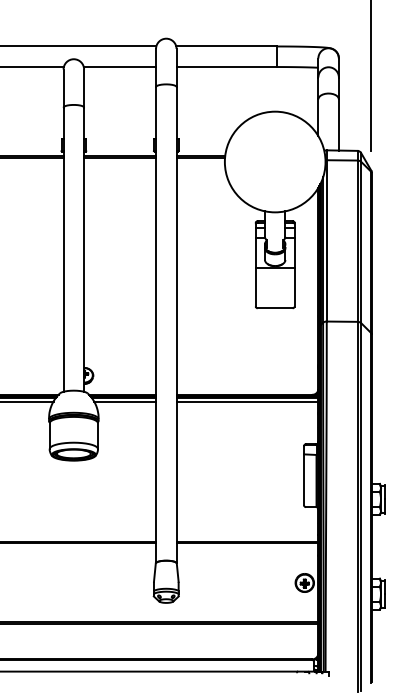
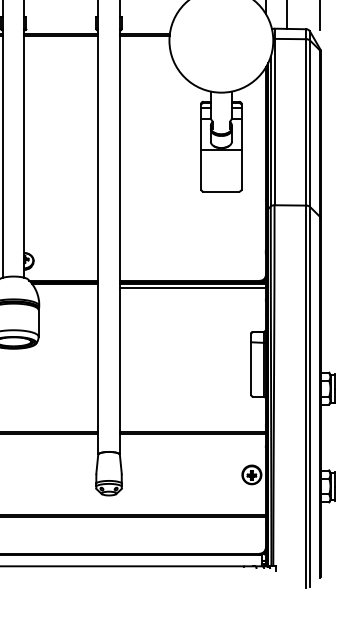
line: (125, 401) -> (66, 287), removed

